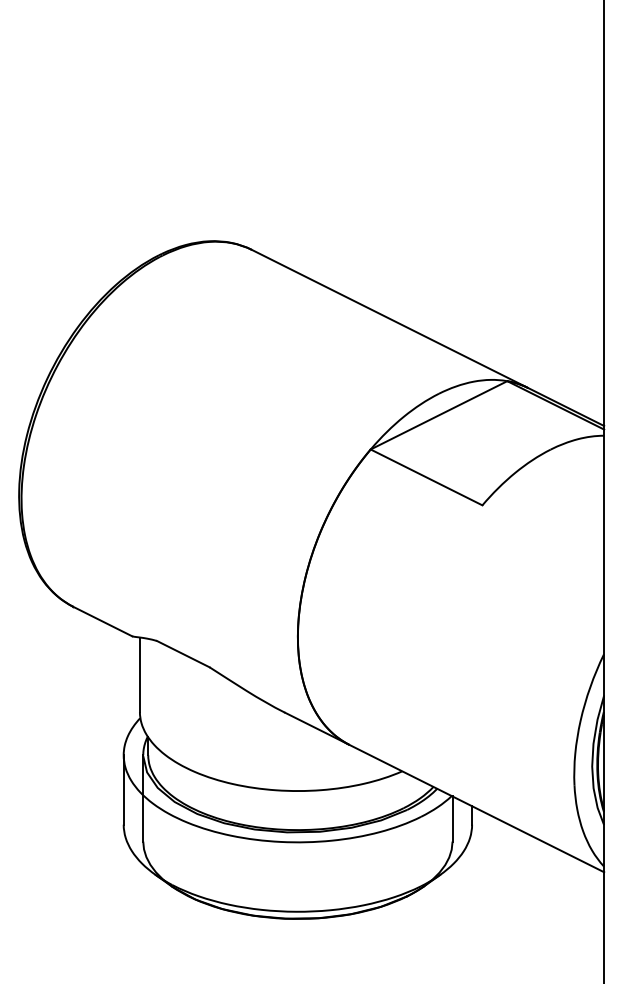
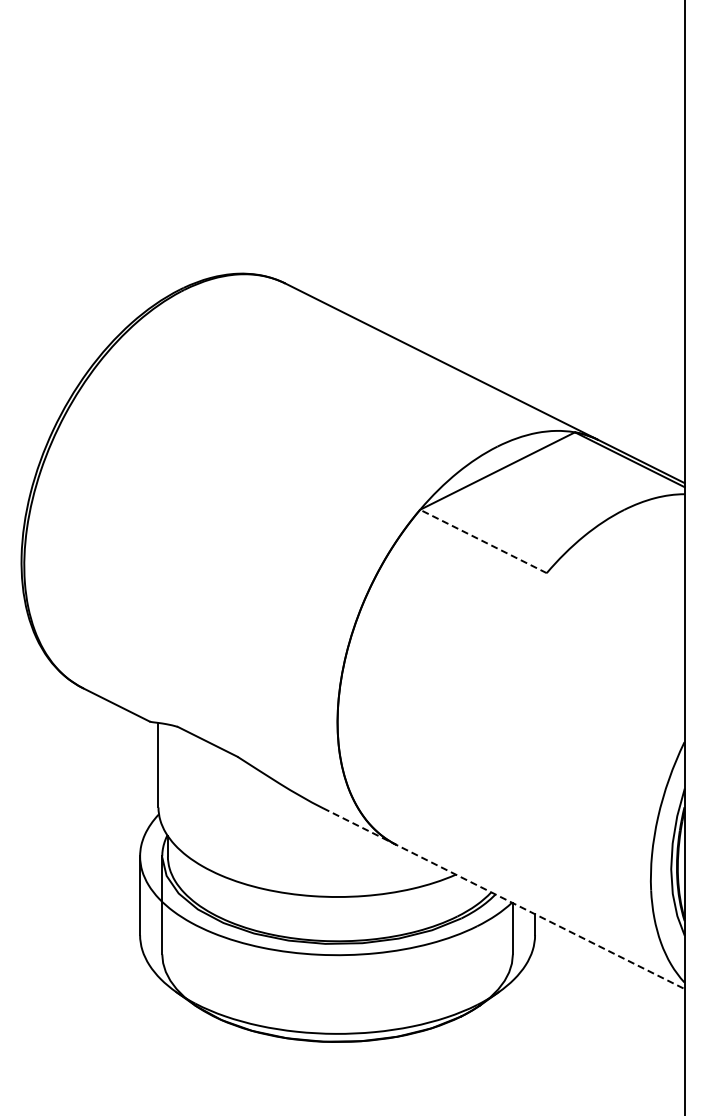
line: (426, 477) -> (483, 541), solid -> dashed
line: (445, 792) -> (504, 898), solid -> dashed

